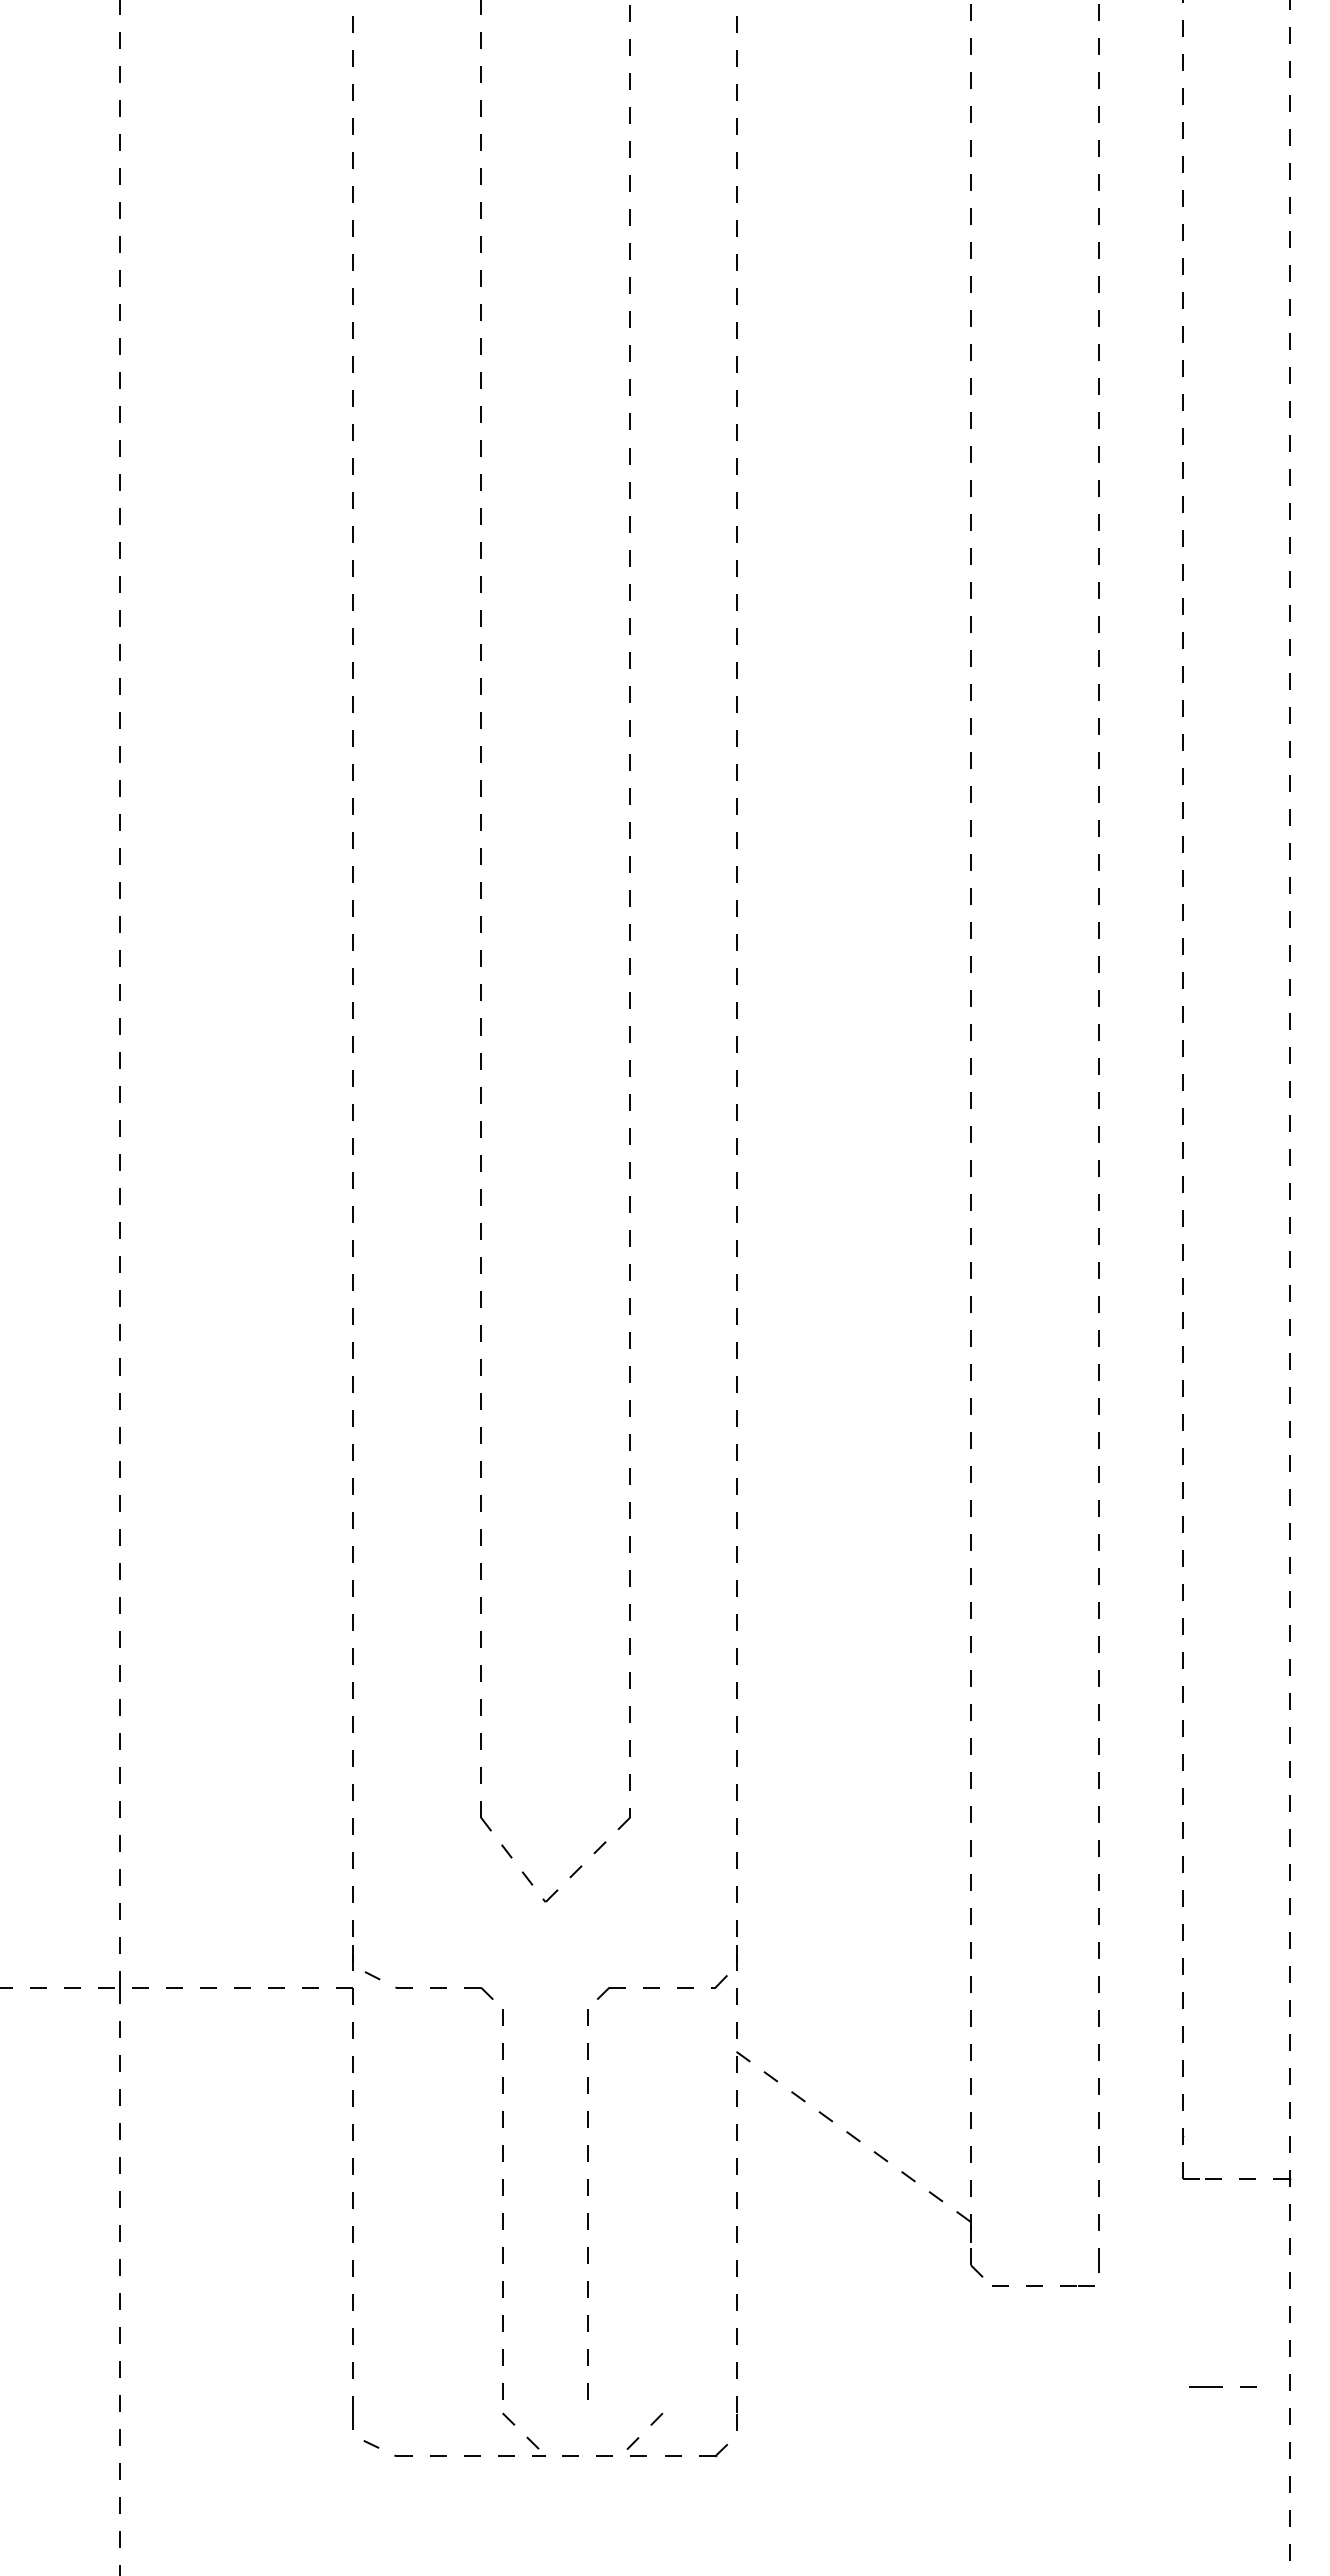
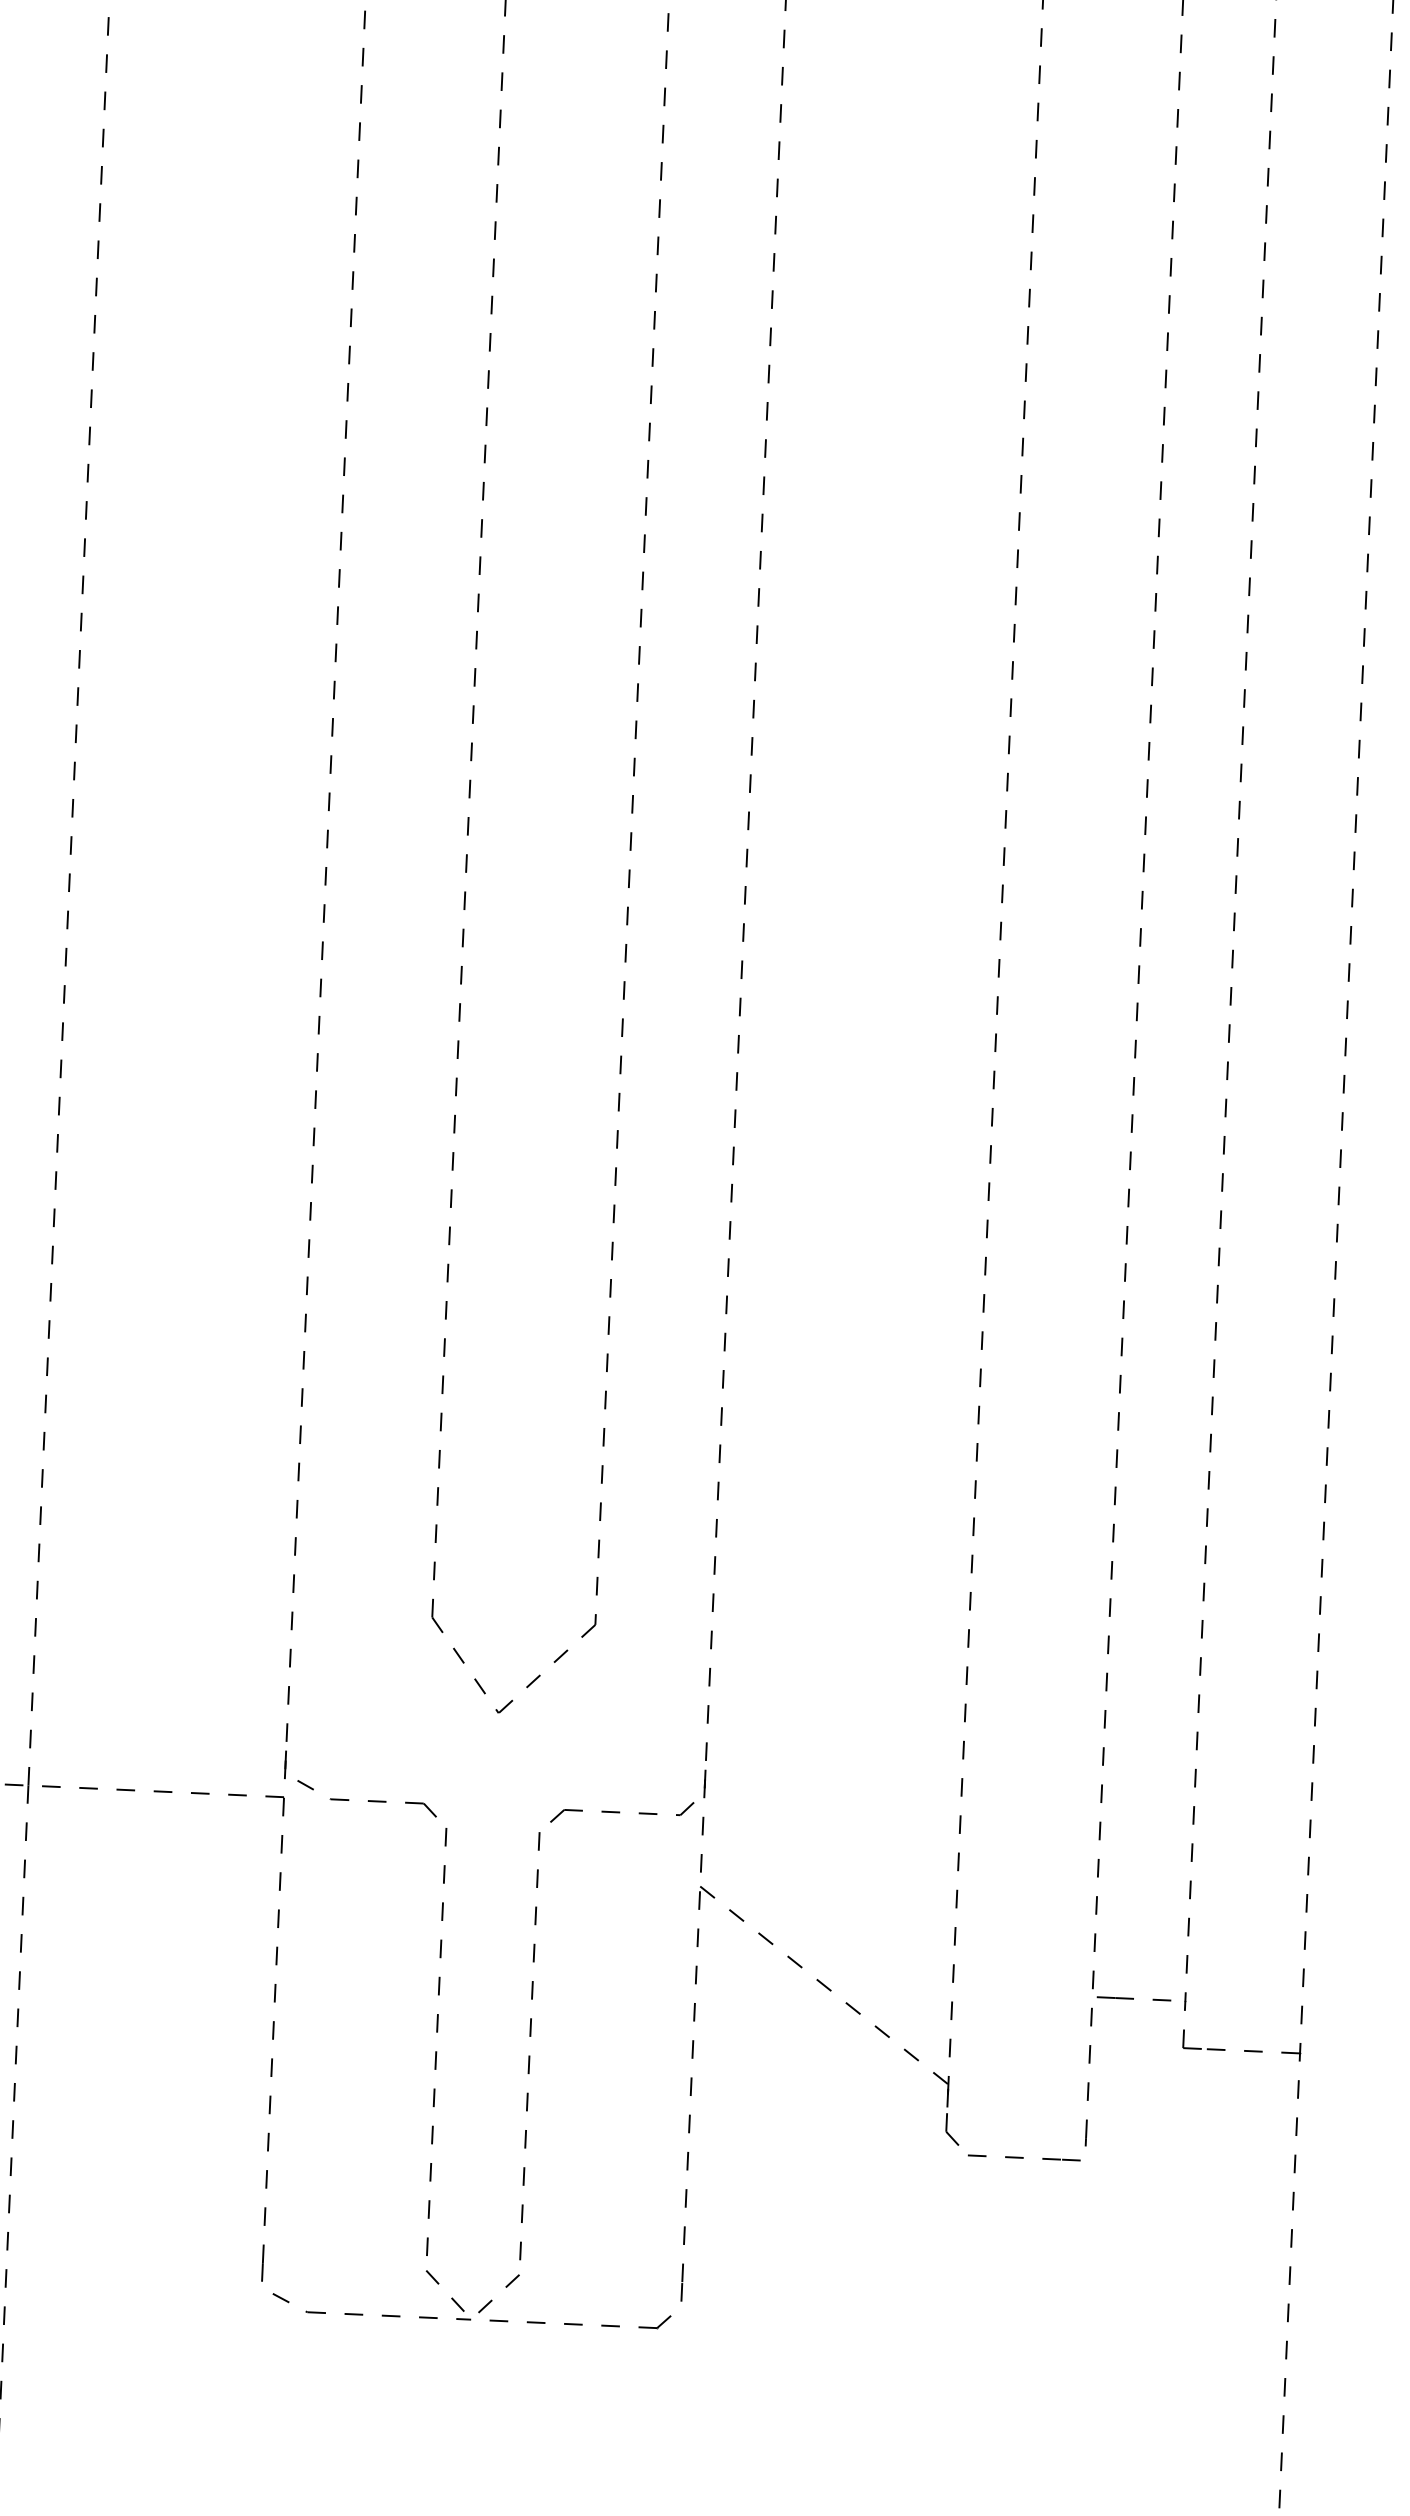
line: (1222, 2386) -> (1133, 1997), moved
line: (650, 2425) -> (505, 2287), moved

